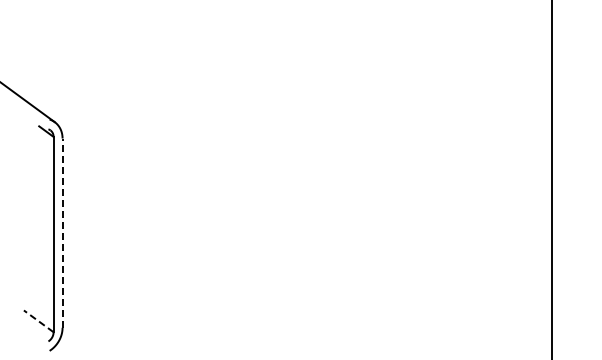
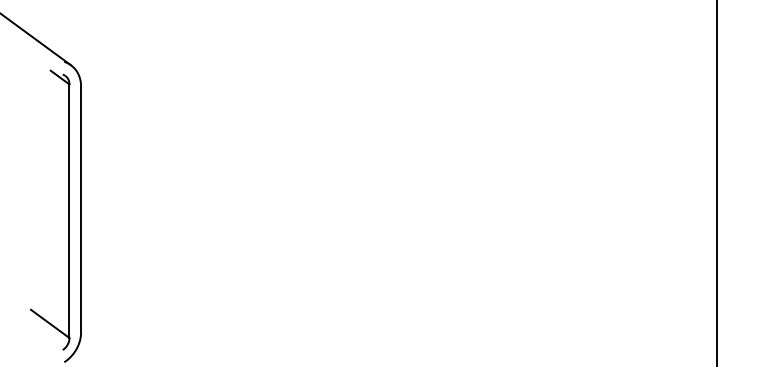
line: (62, 233) -> (81, 209), dashed -> solid
line: (38, 321) -> (49, 324), dashed -> solid

